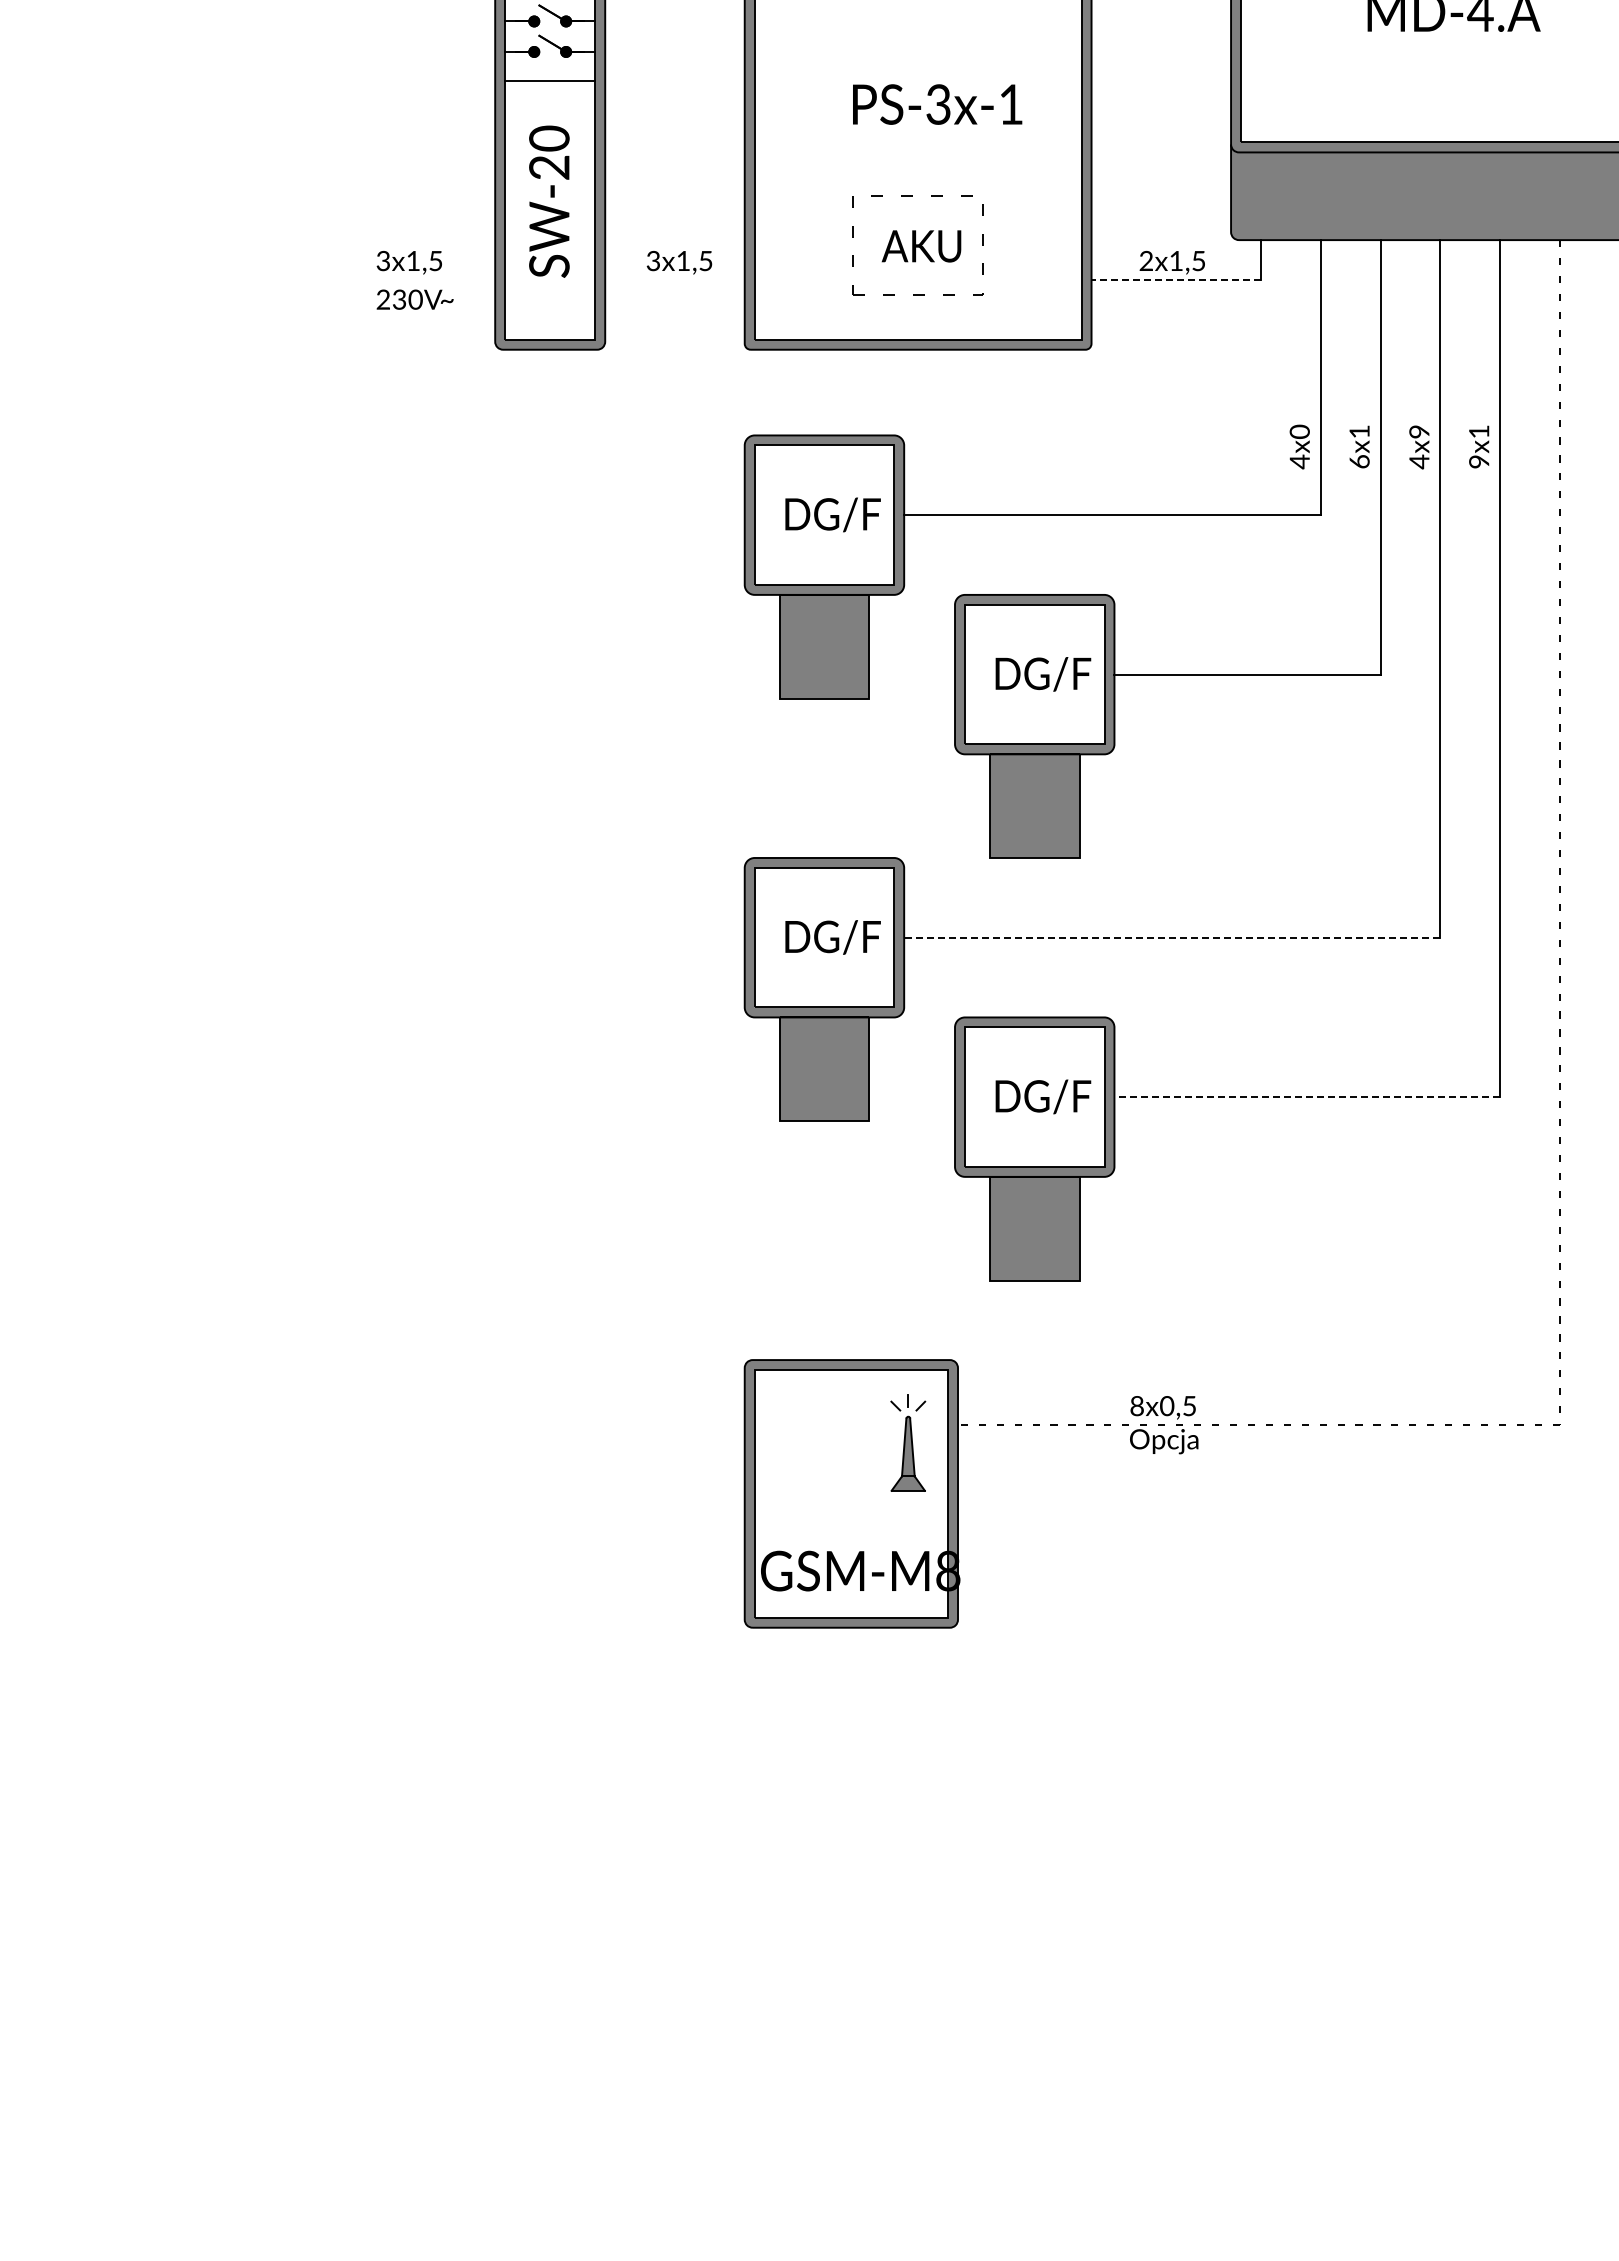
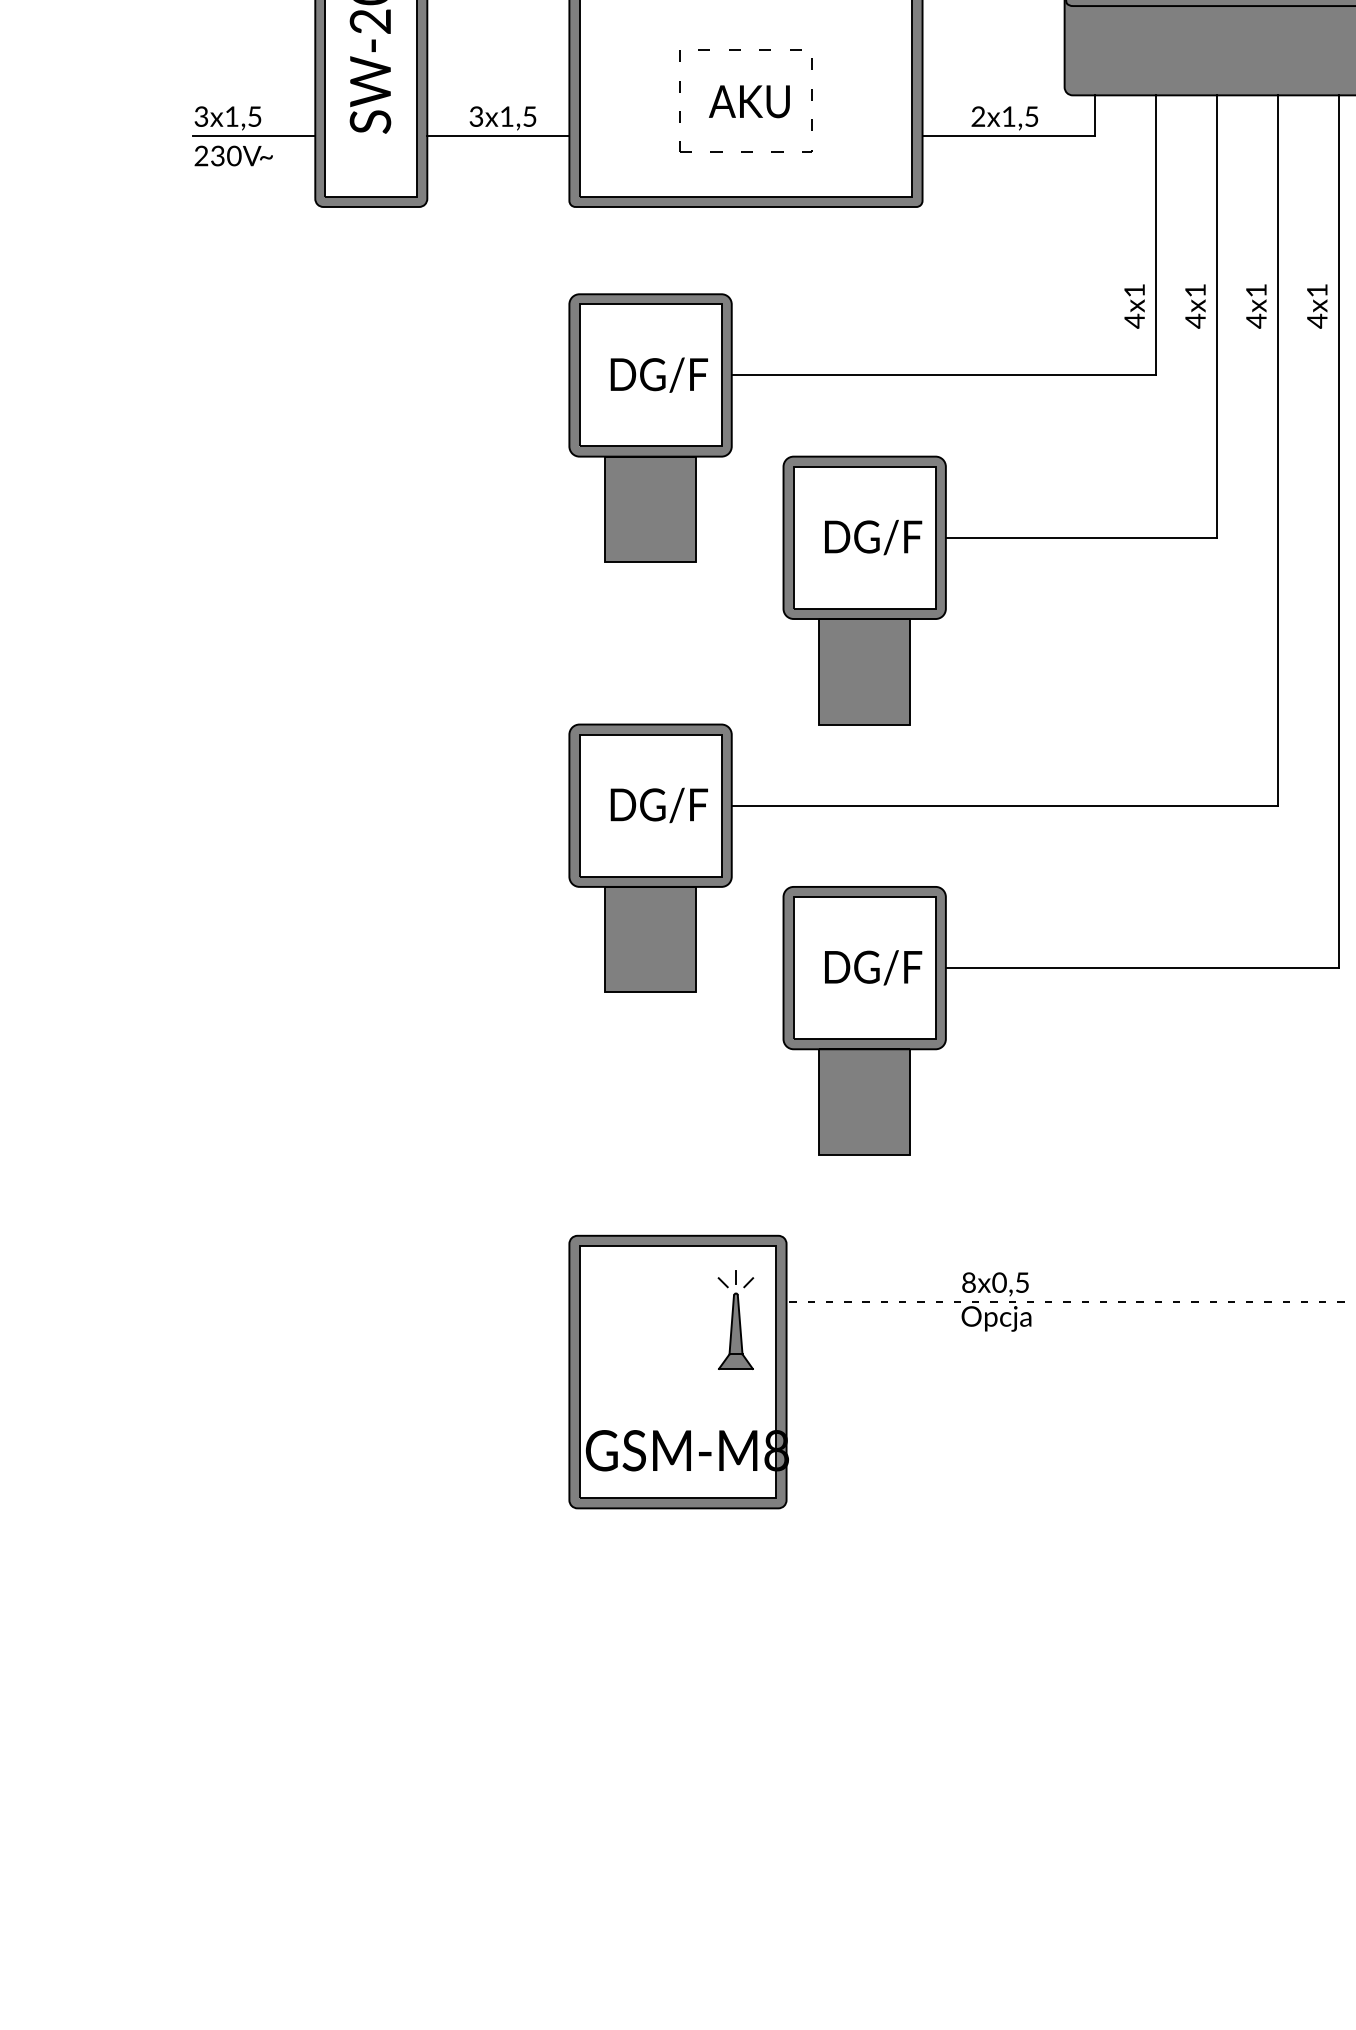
line: (435, 279) -> (254, 135), added
line: (674, 279) -> (497, 135), added
line: (1176, 279) -> (1009, 135), dashed -> solid
text: (1299, 431) -> (1134, 290), 4x0 -> 4x1
text: (1419, 431) -> (1256, 290), 4x9 -> 4x1
text: (1359, 461) -> (1195, 320), 6x1 -> 4x1
text: (1479, 461) -> (1317, 320), 9x1 -> 4x1
line: (1171, 937) -> (1003, 805), dashed -> solid
line: (1307, 1097) -> (1142, 968), dashed -> solid

